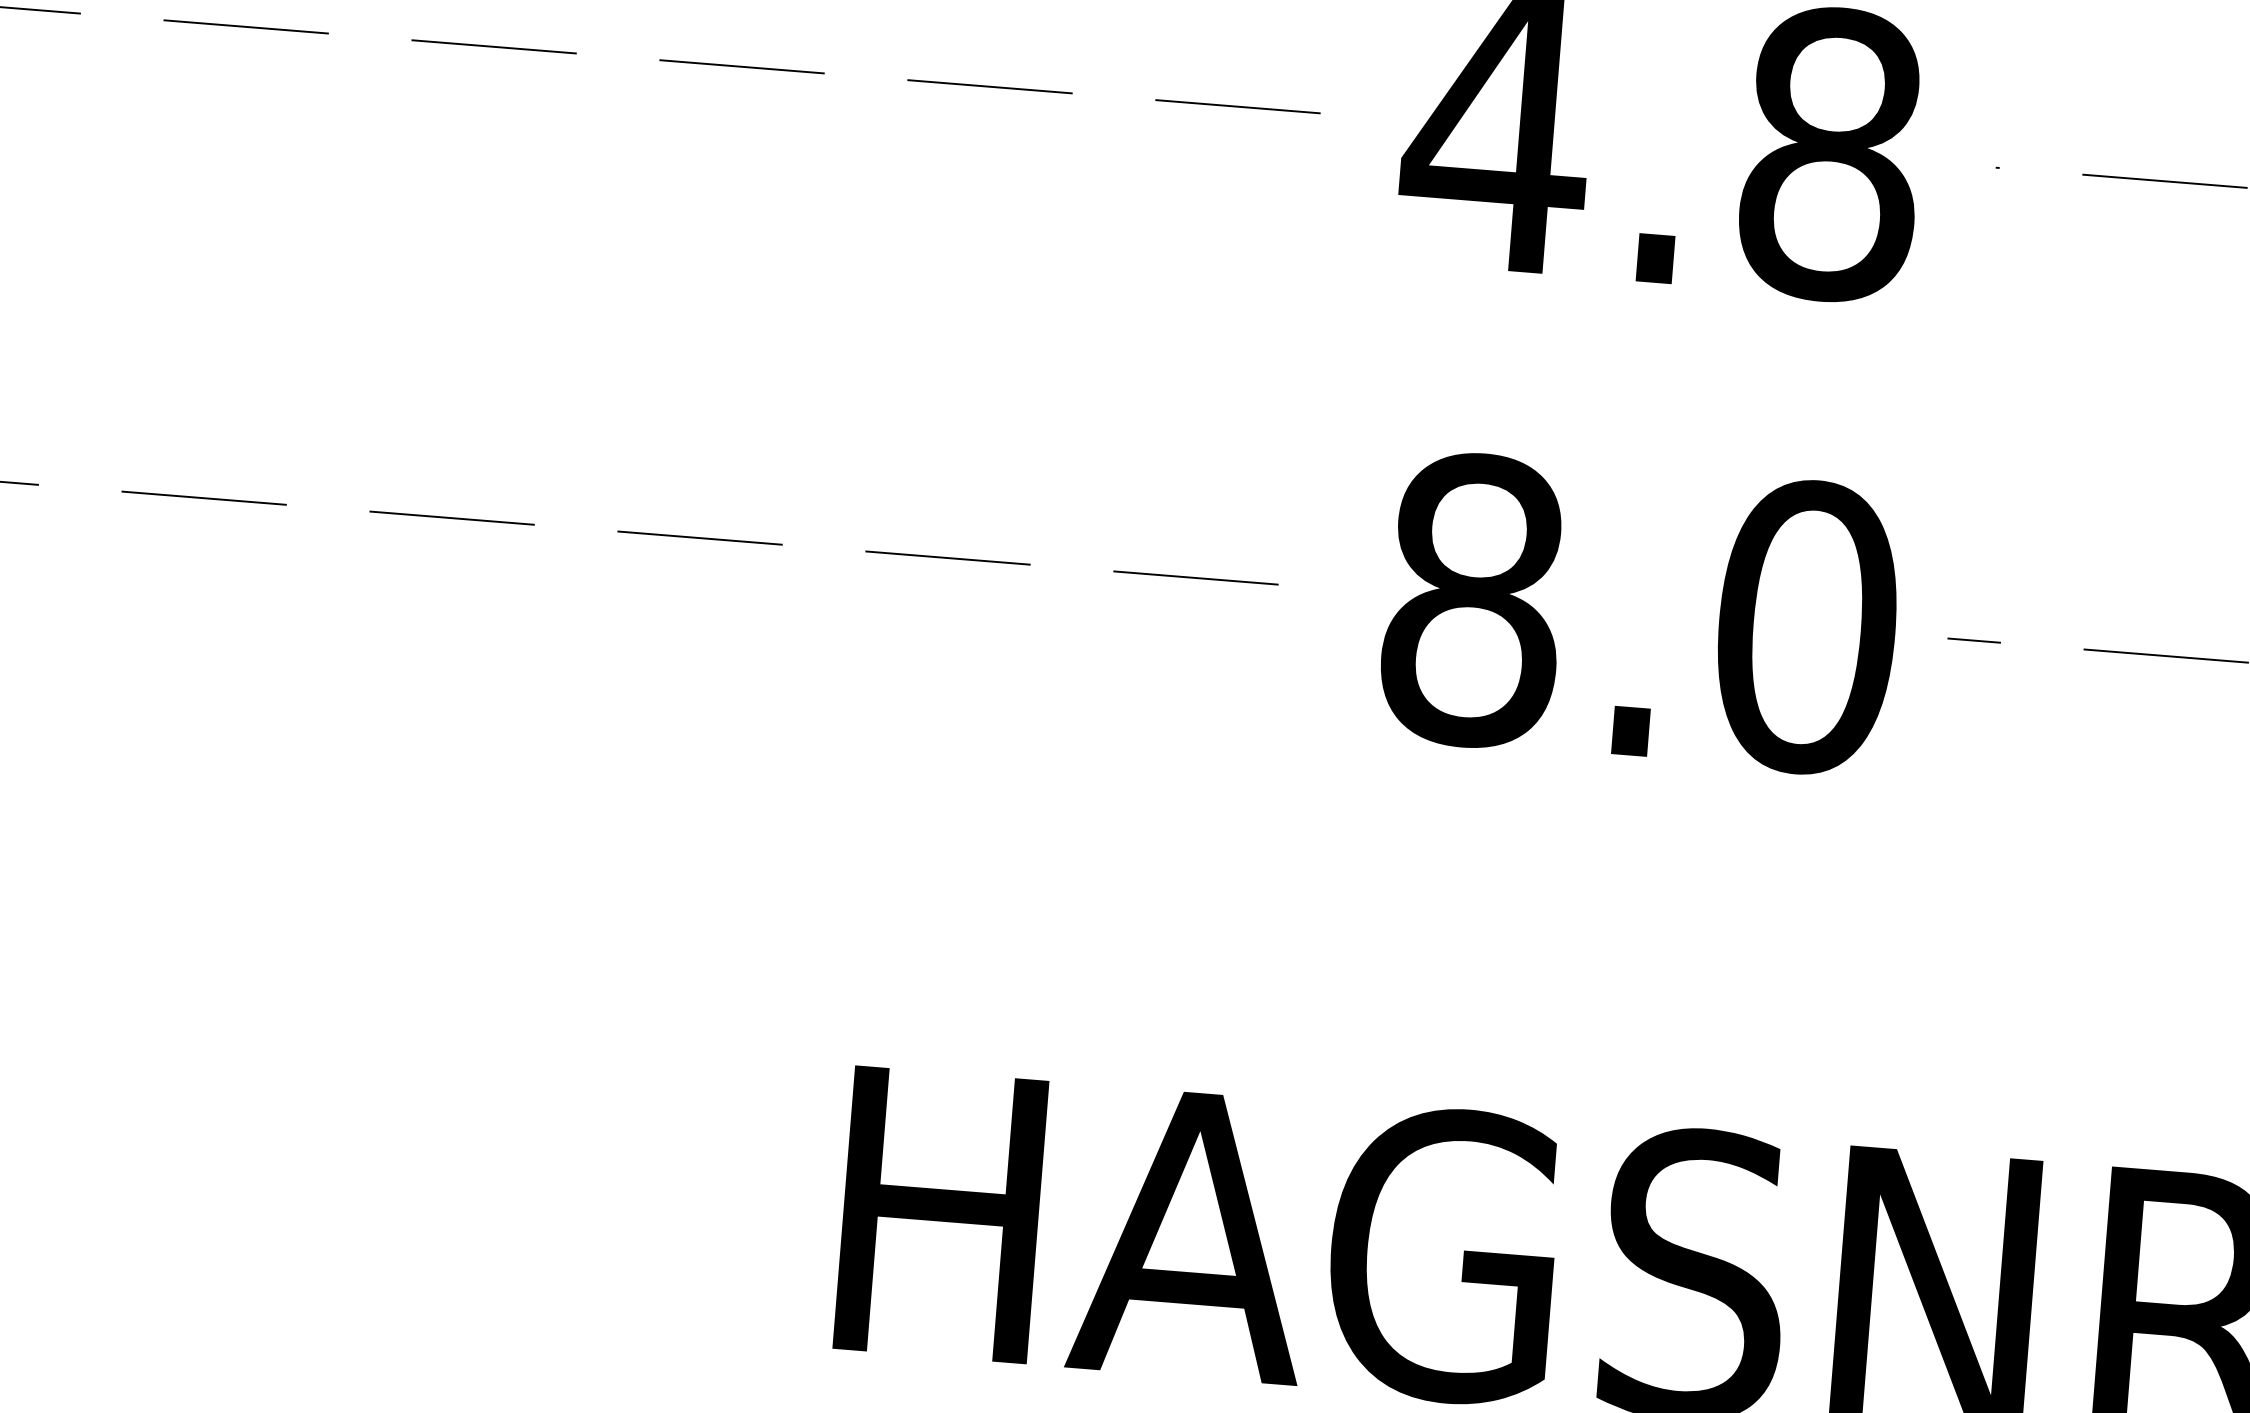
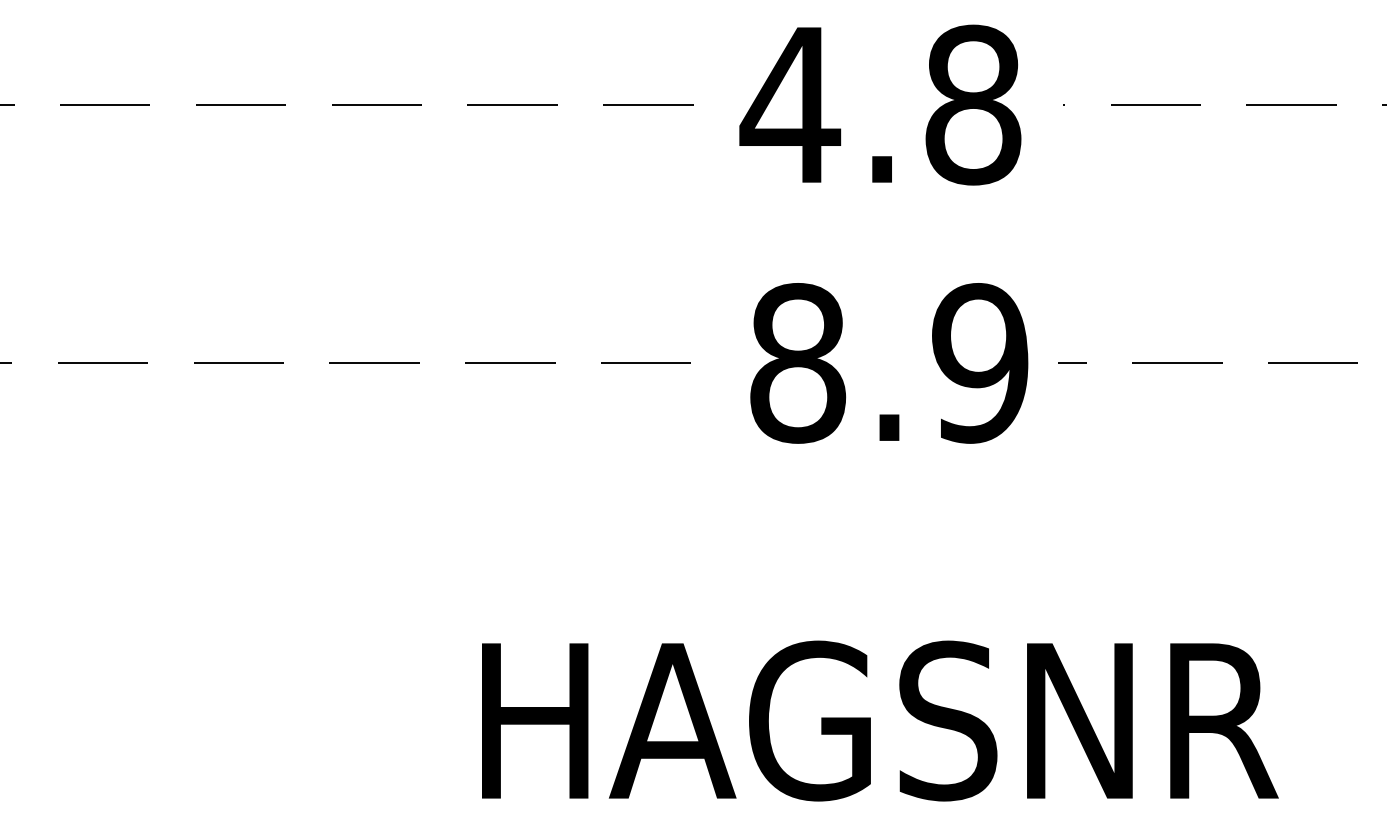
text: (1806, 627) -> (980, 363), 8.0 -> 8.9

